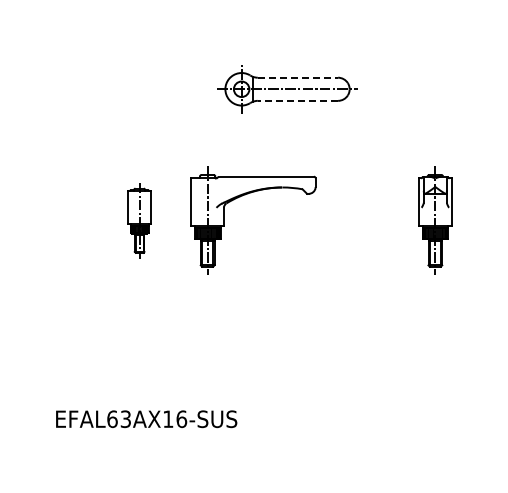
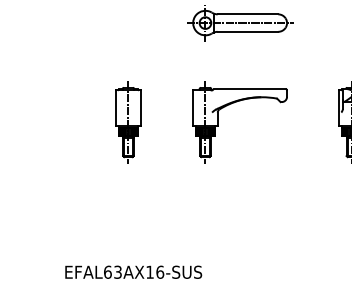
line: (298, 77) -> (248, 14), dashed -> solid
line: (297, 100) -> (247, 31), dashed -> solid
part: (245, 195) -> (234, 103), moved
part: (139, 220) -> (128, 122), size x1.43

